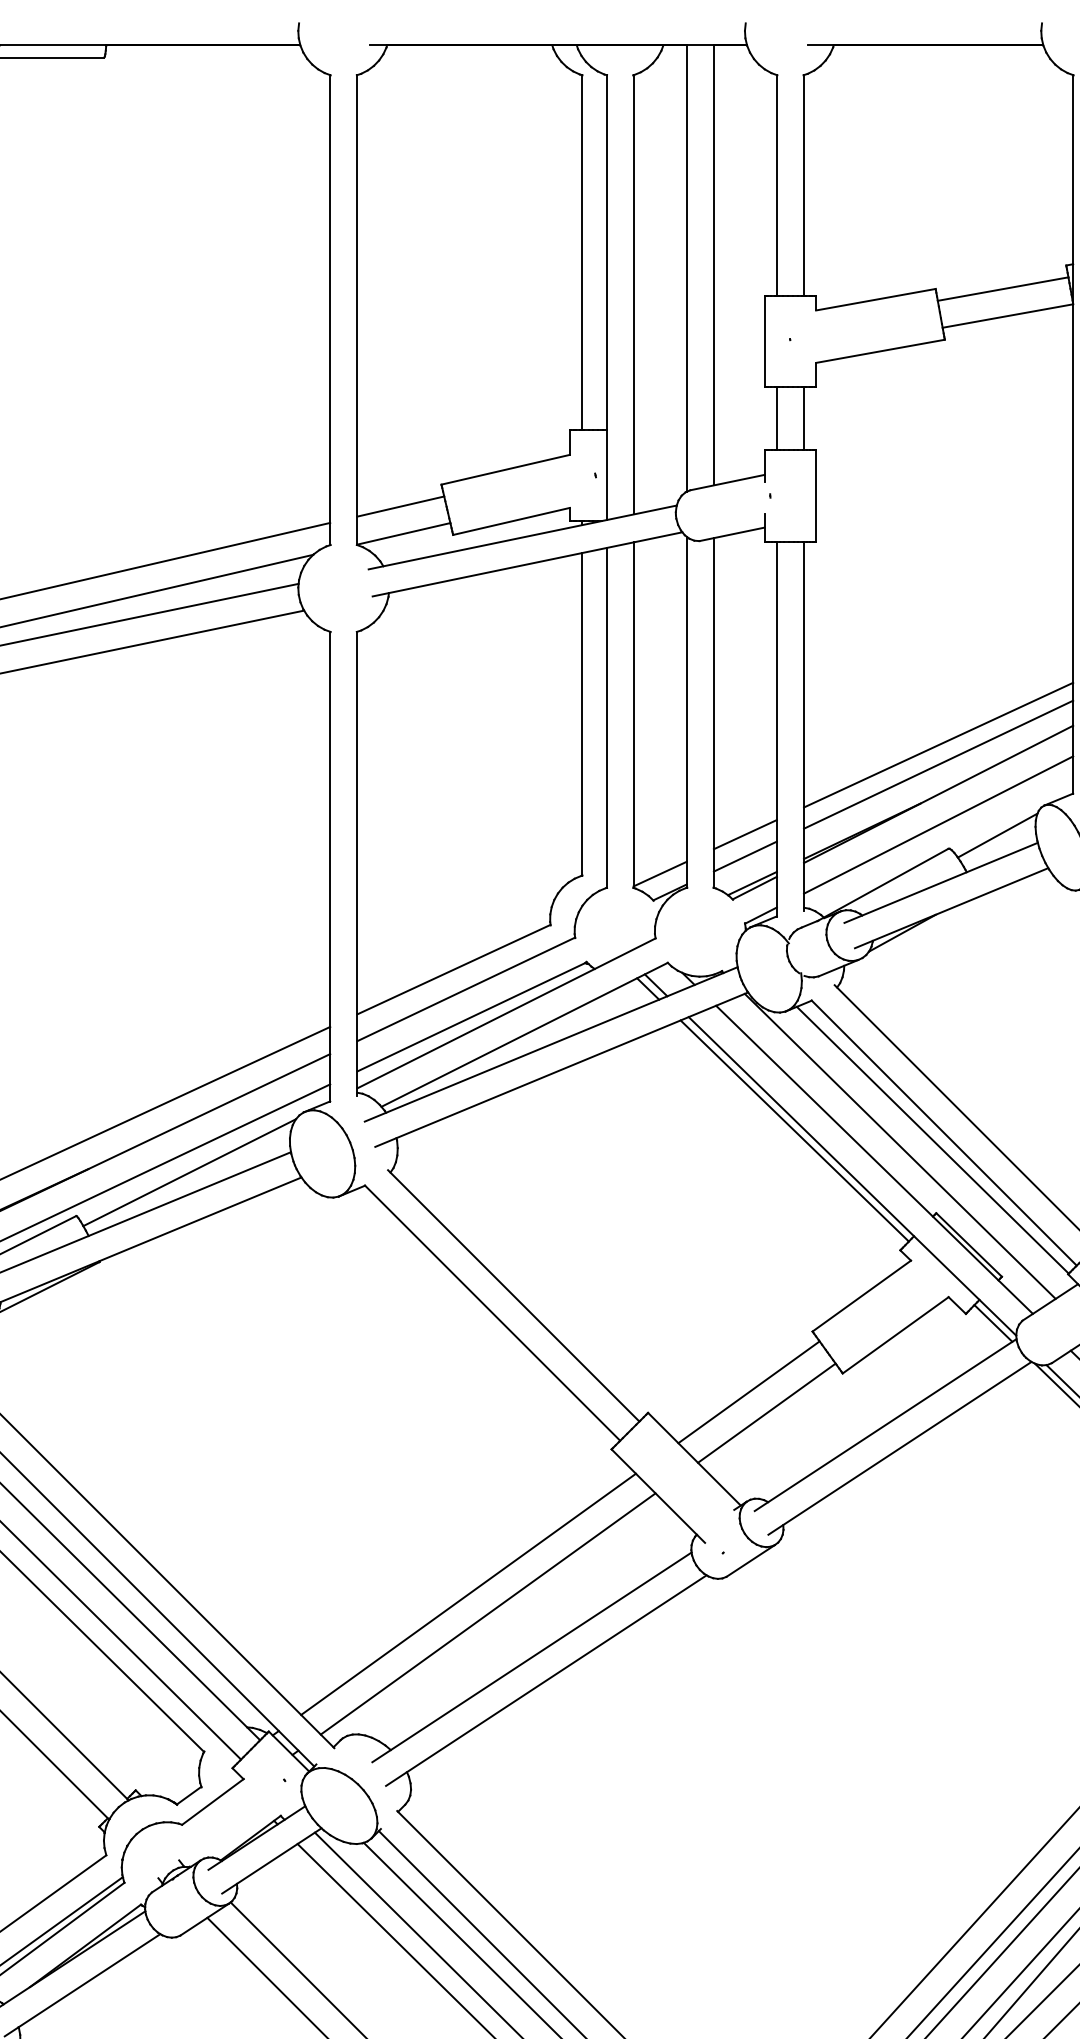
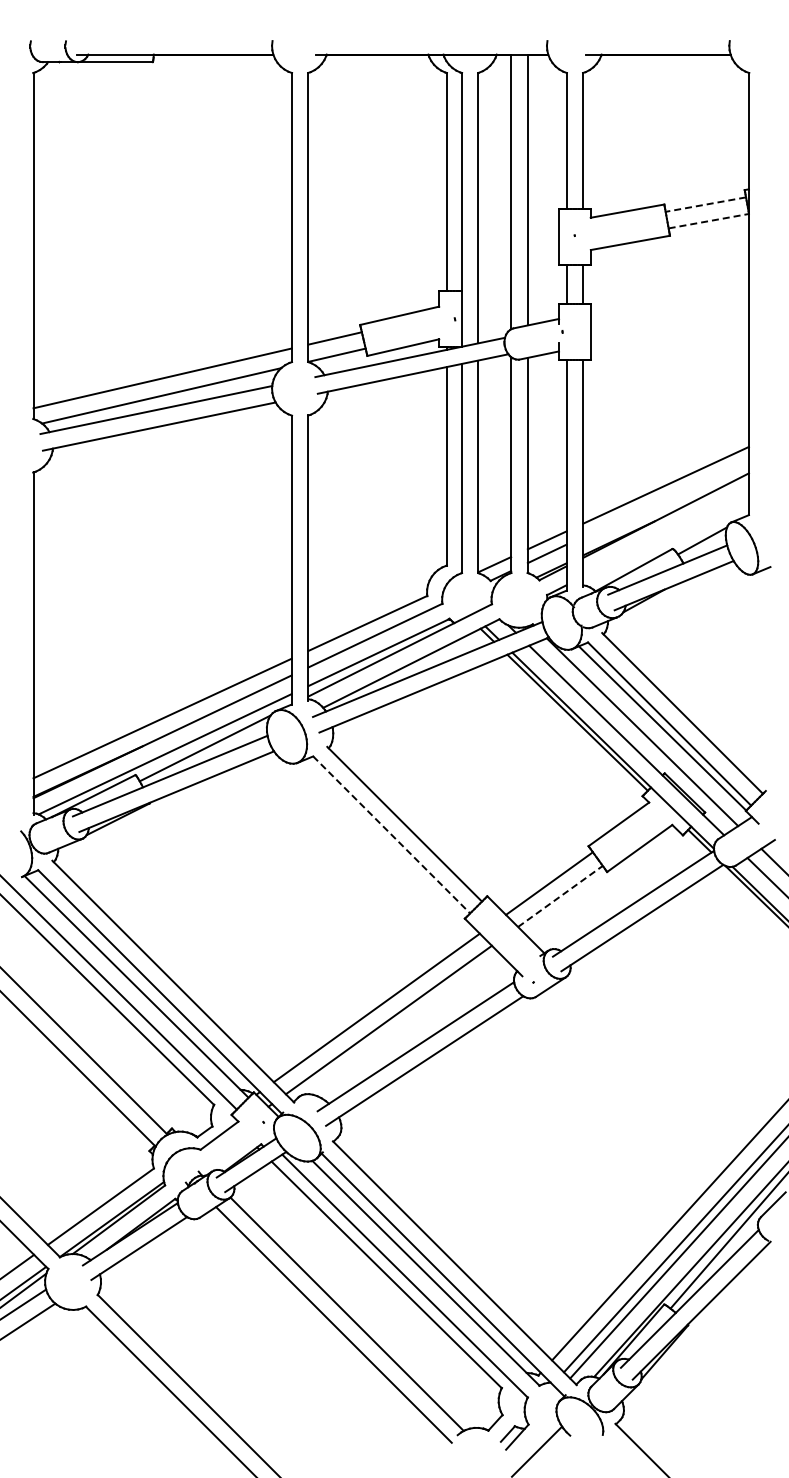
line: (1002, 288) -> (705, 204), solid -> dashed
line: (1007, 316) -> (708, 221), solid -> dashed
line: (937, 763) -> (665, 496), removed
line: (937, 825) -> (665, 534), removed
line: (492, 1314) -> (391, 835), solid -> dashed
line: (766, 1413) -> (560, 896), solid -> dashed

